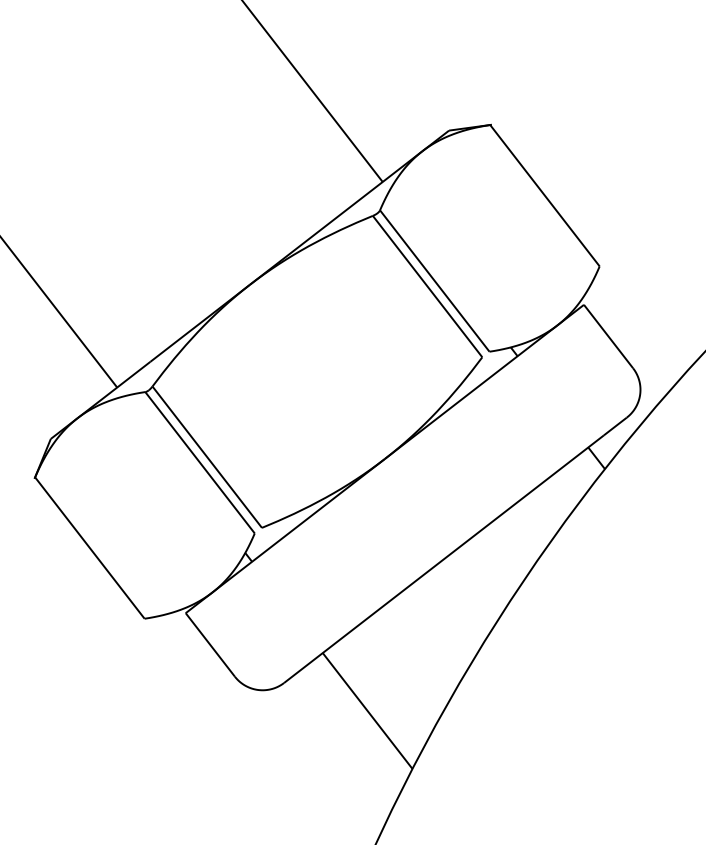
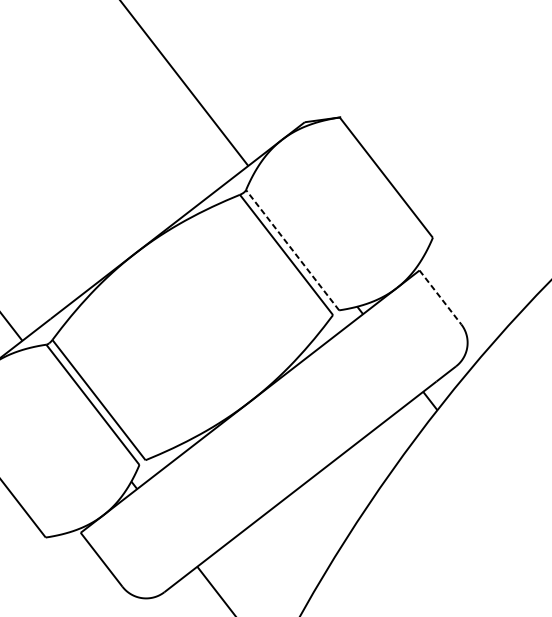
line: (434, 280) -> (292, 249), solid -> dashed
line: (608, 336) -> (440, 297), solid -> dashed

